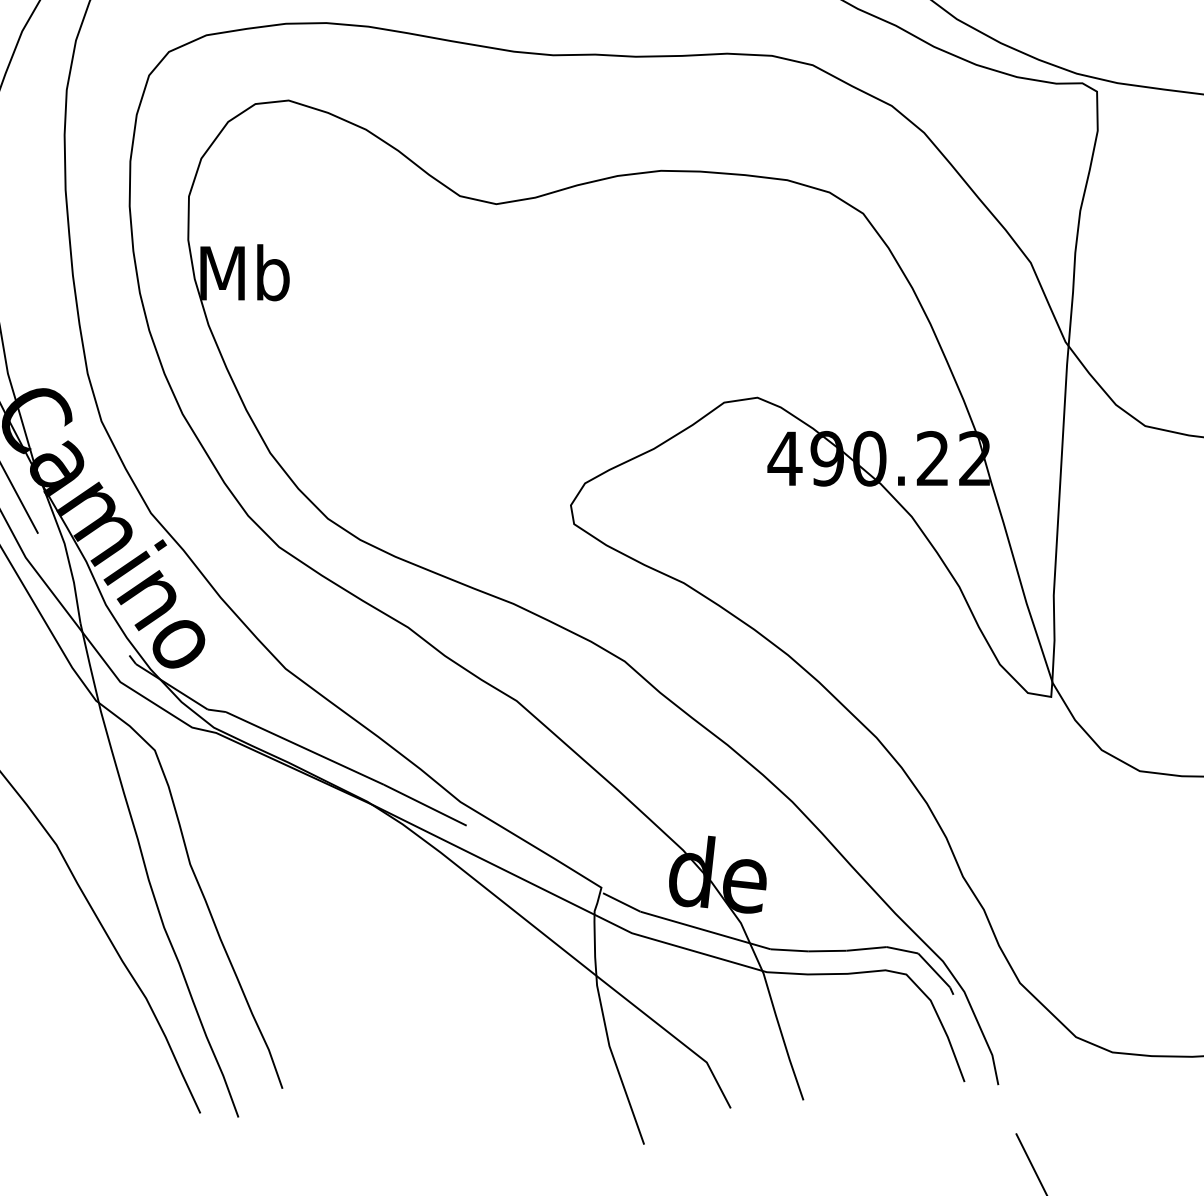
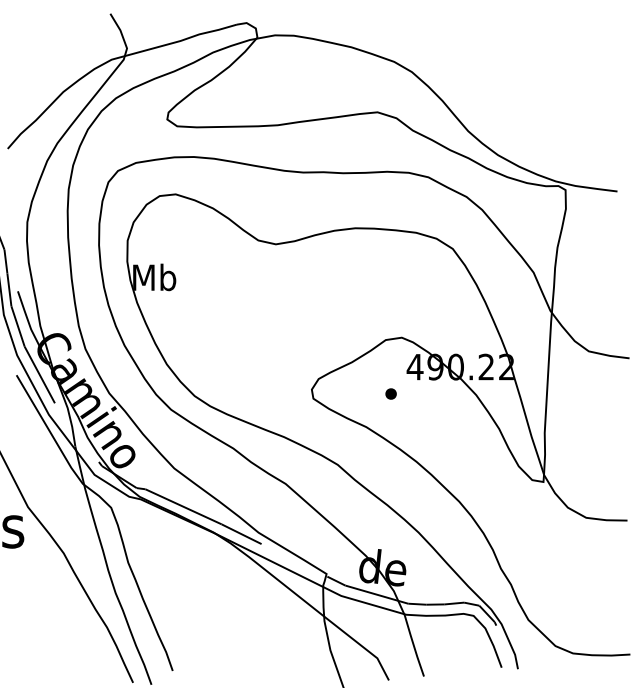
part: (733, 513) -> (390, 393), added

